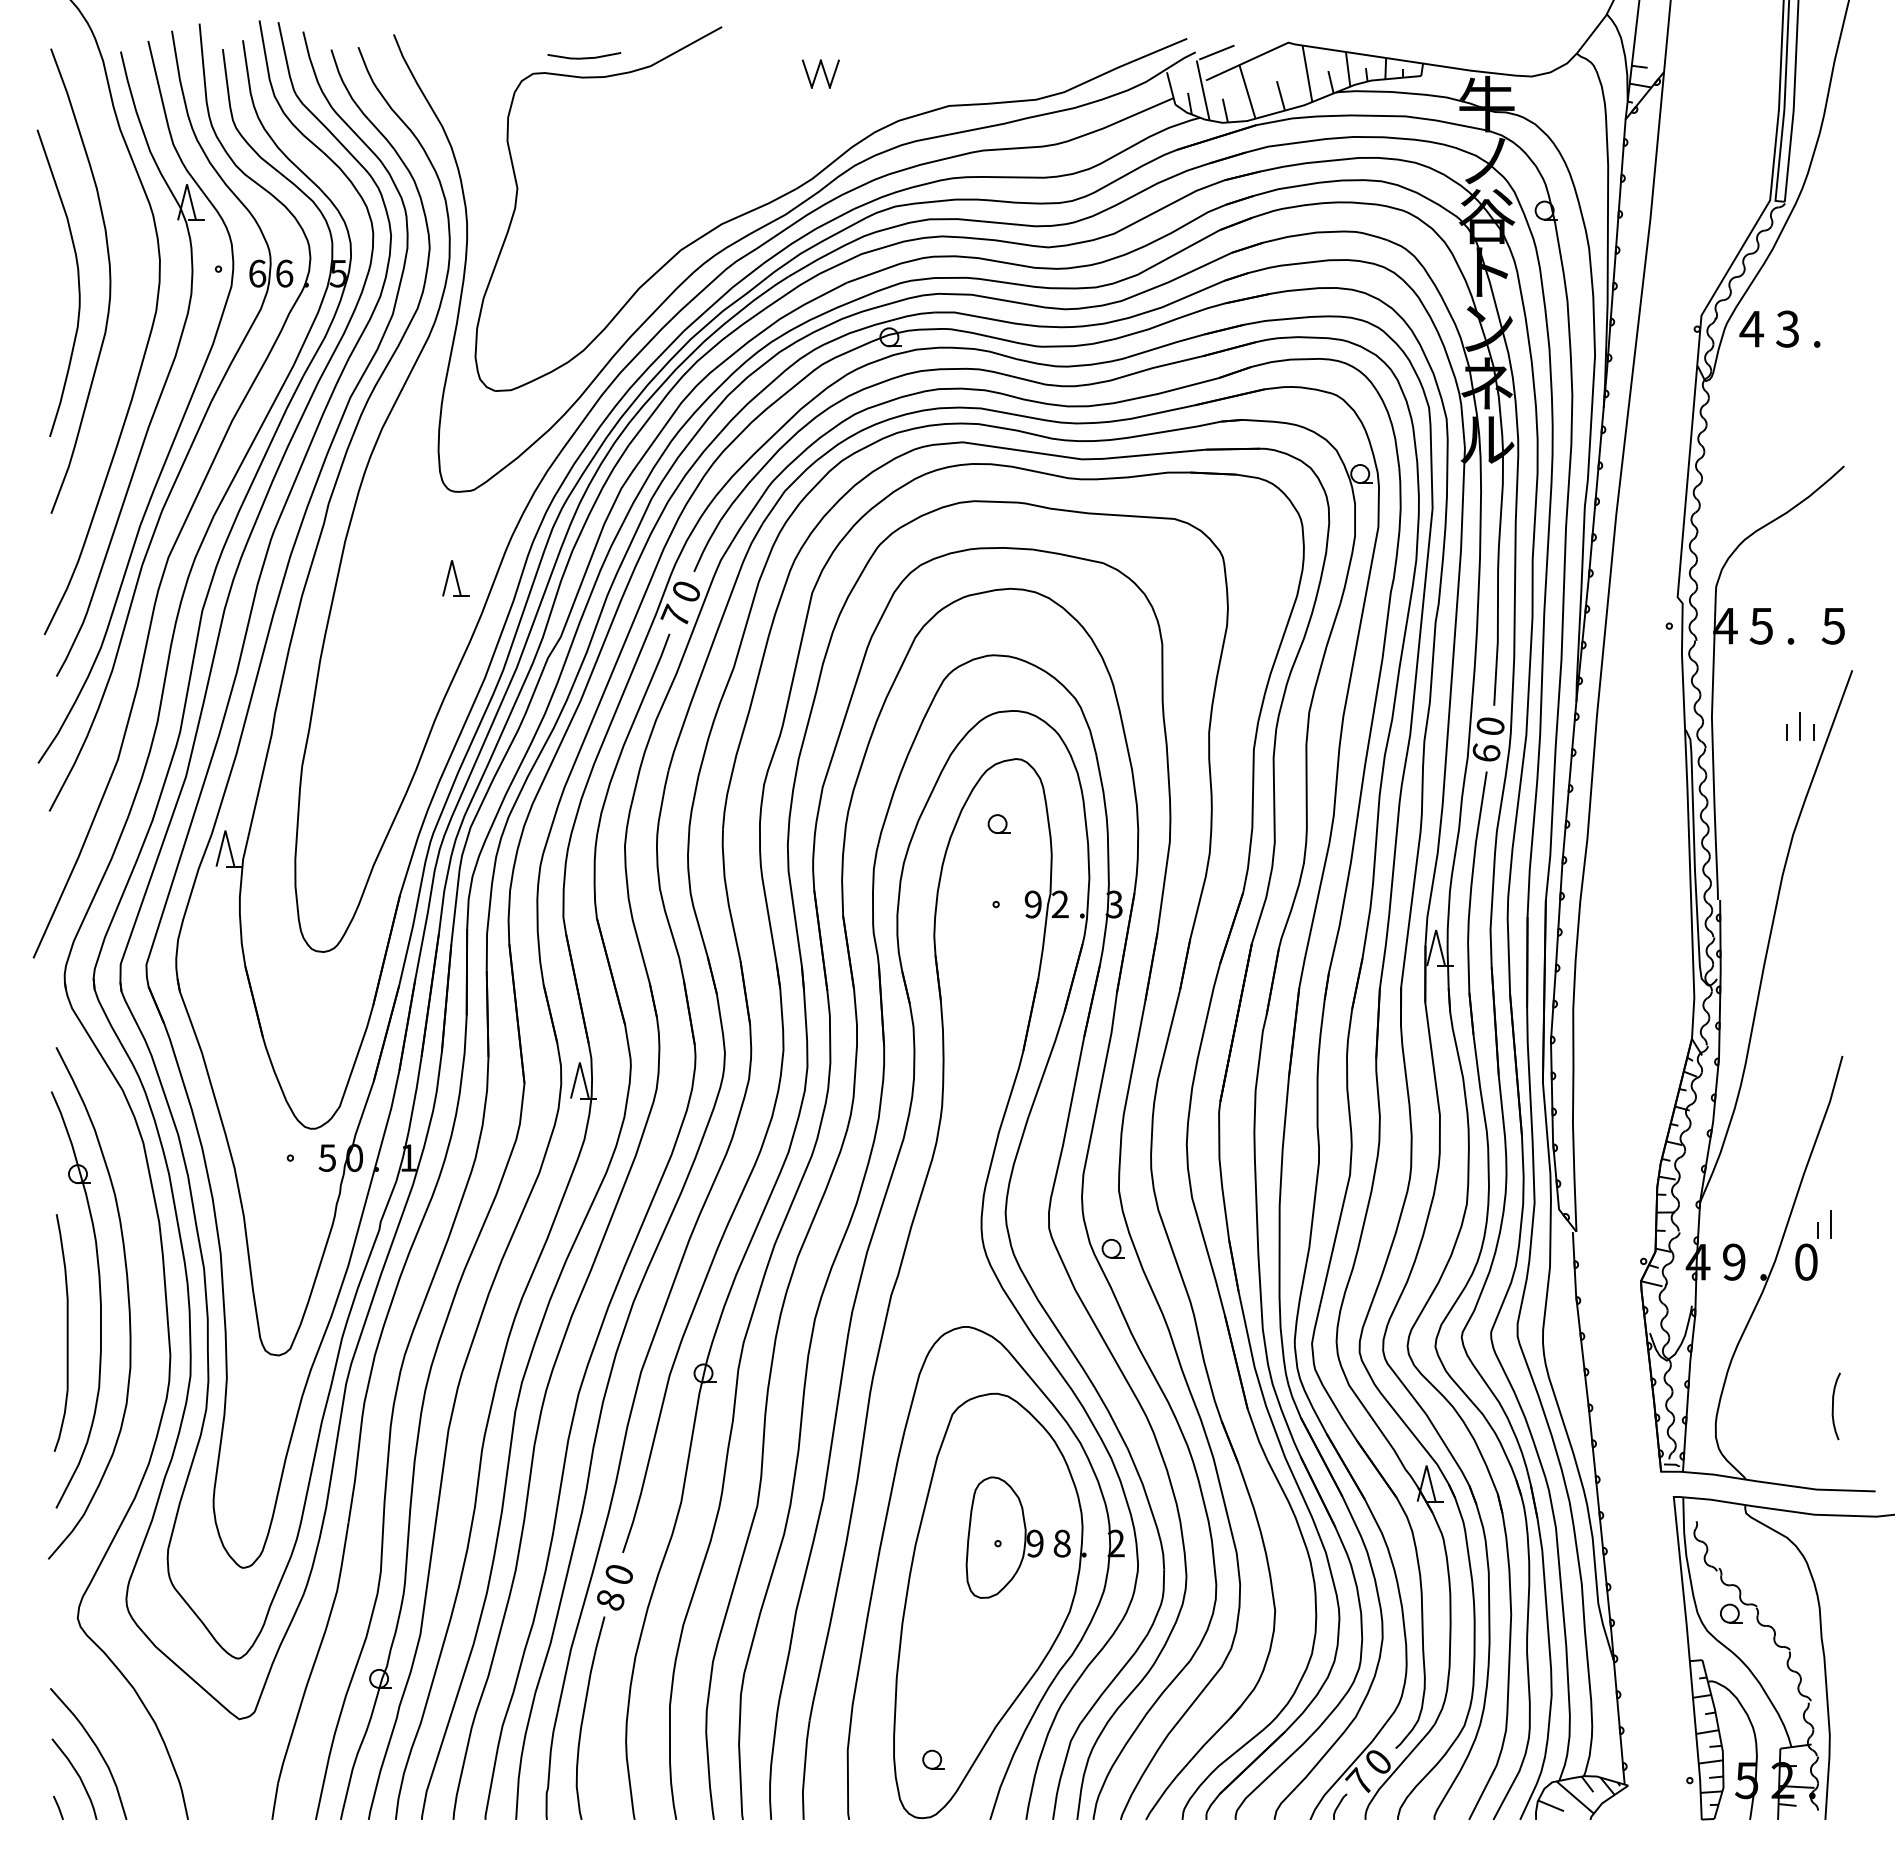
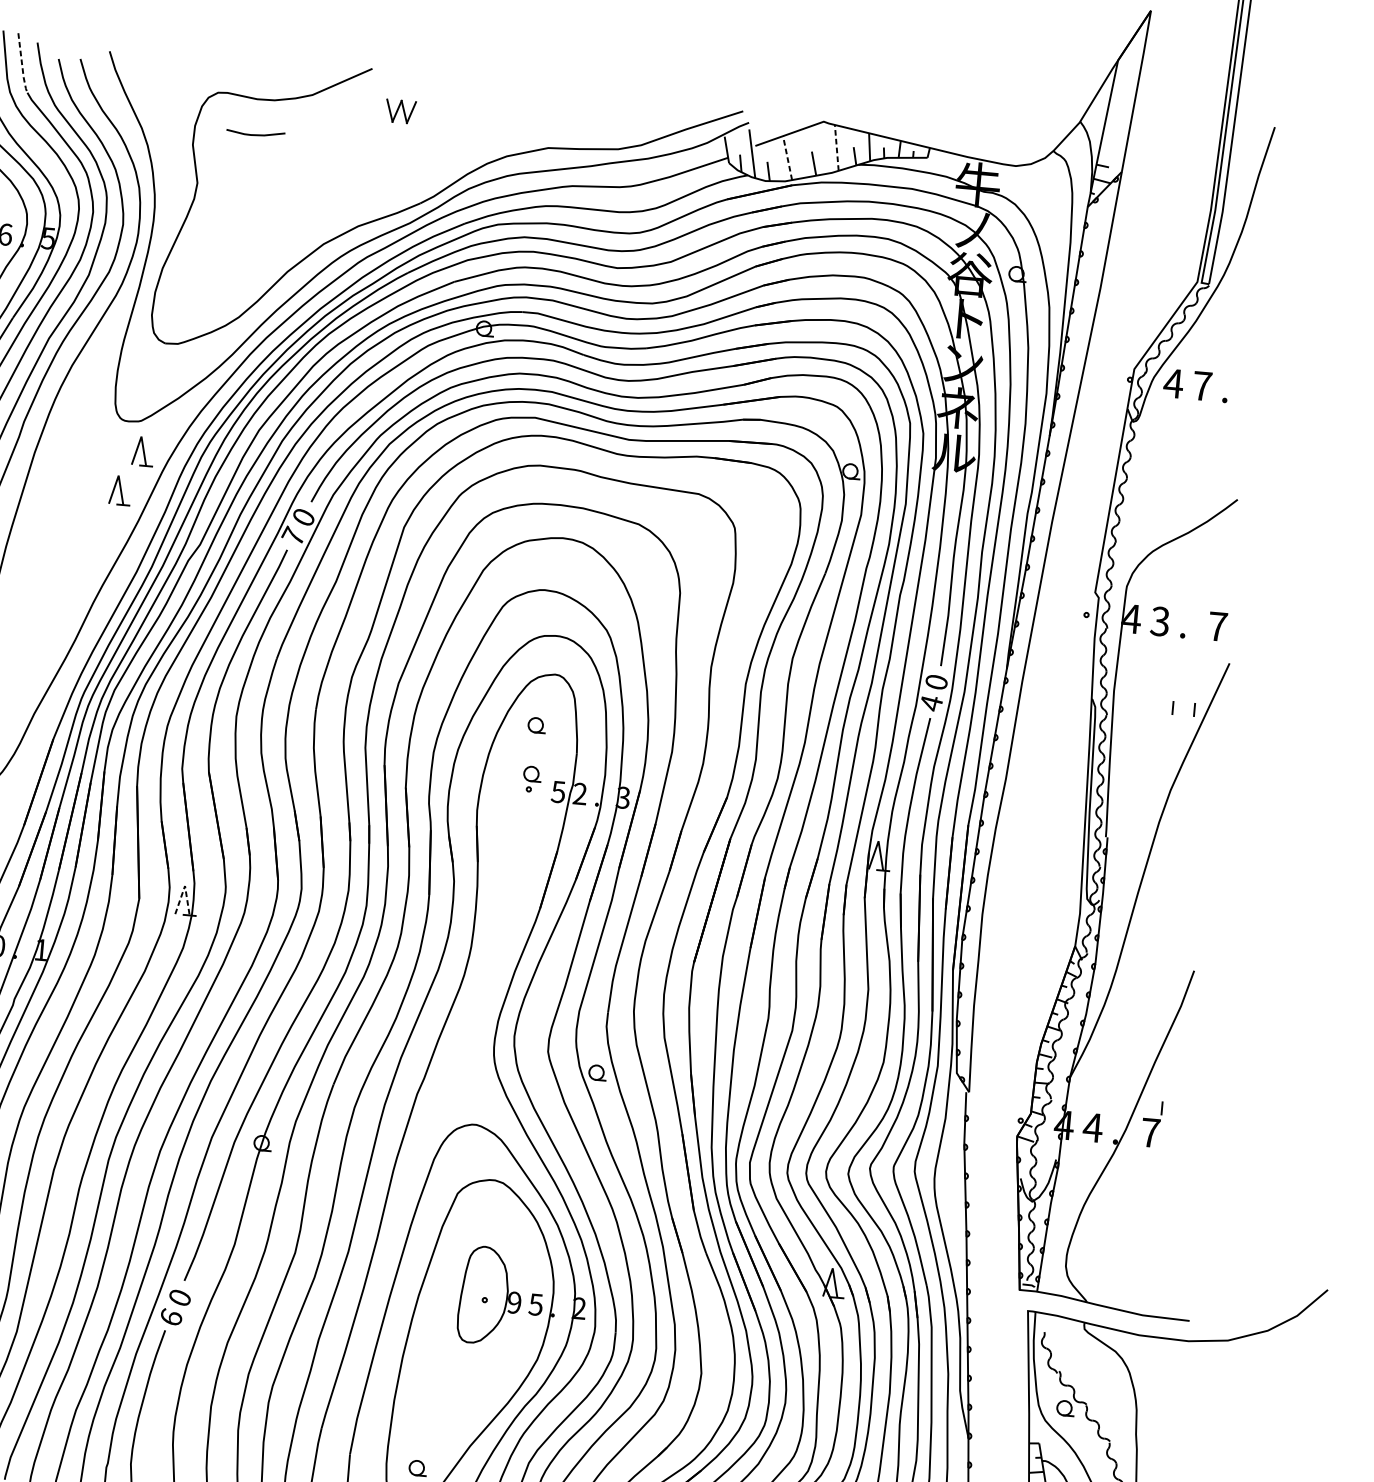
line: (1216, 52) -> (765, 124), removed
line: (584, 57) -> (255, 134), moved
line: (286, 60) -> (22, 64), solid -> dashed
part: (820, 73) -> (400, 111), moved
line: (1307, 73) -> (836, 147), solid -> dashed
line: (1247, 91) -> (787, 157), solid -> dashed
text: (1787, 328) -> (1202, 385), 3 -> 7
part: (479, 527) -> (142, 451), added
text: (1760, 625) -> (1159, 620), 5 -> 3
text: (1833, 626) -> (1217, 626), 5 -> 7
line: (1800, 725) -> (1184, 703), removed
text: (1486, 753) -> (931, 703), 6 -> 4
part: (998, 884) -> (532, 773), added
text: (1032, 904) -> (557, 791), 9 -> 5
line: (579, 1062) -> (184, 885), solid -> dashed
line: (1831, 1224) -> (1173, 1104), removed
text: (1733, 1261) -> (1092, 1127), 9 -> 4
text: (1806, 1261) -> (1150, 1132), 0 -> 7
curve: (1833, 1406) -> (1162, 1250), removed
text: (1061, 1543) -> (535, 1304), 8 -> 5
text: (610, 1599) -> (171, 1317), 8 -> 6

